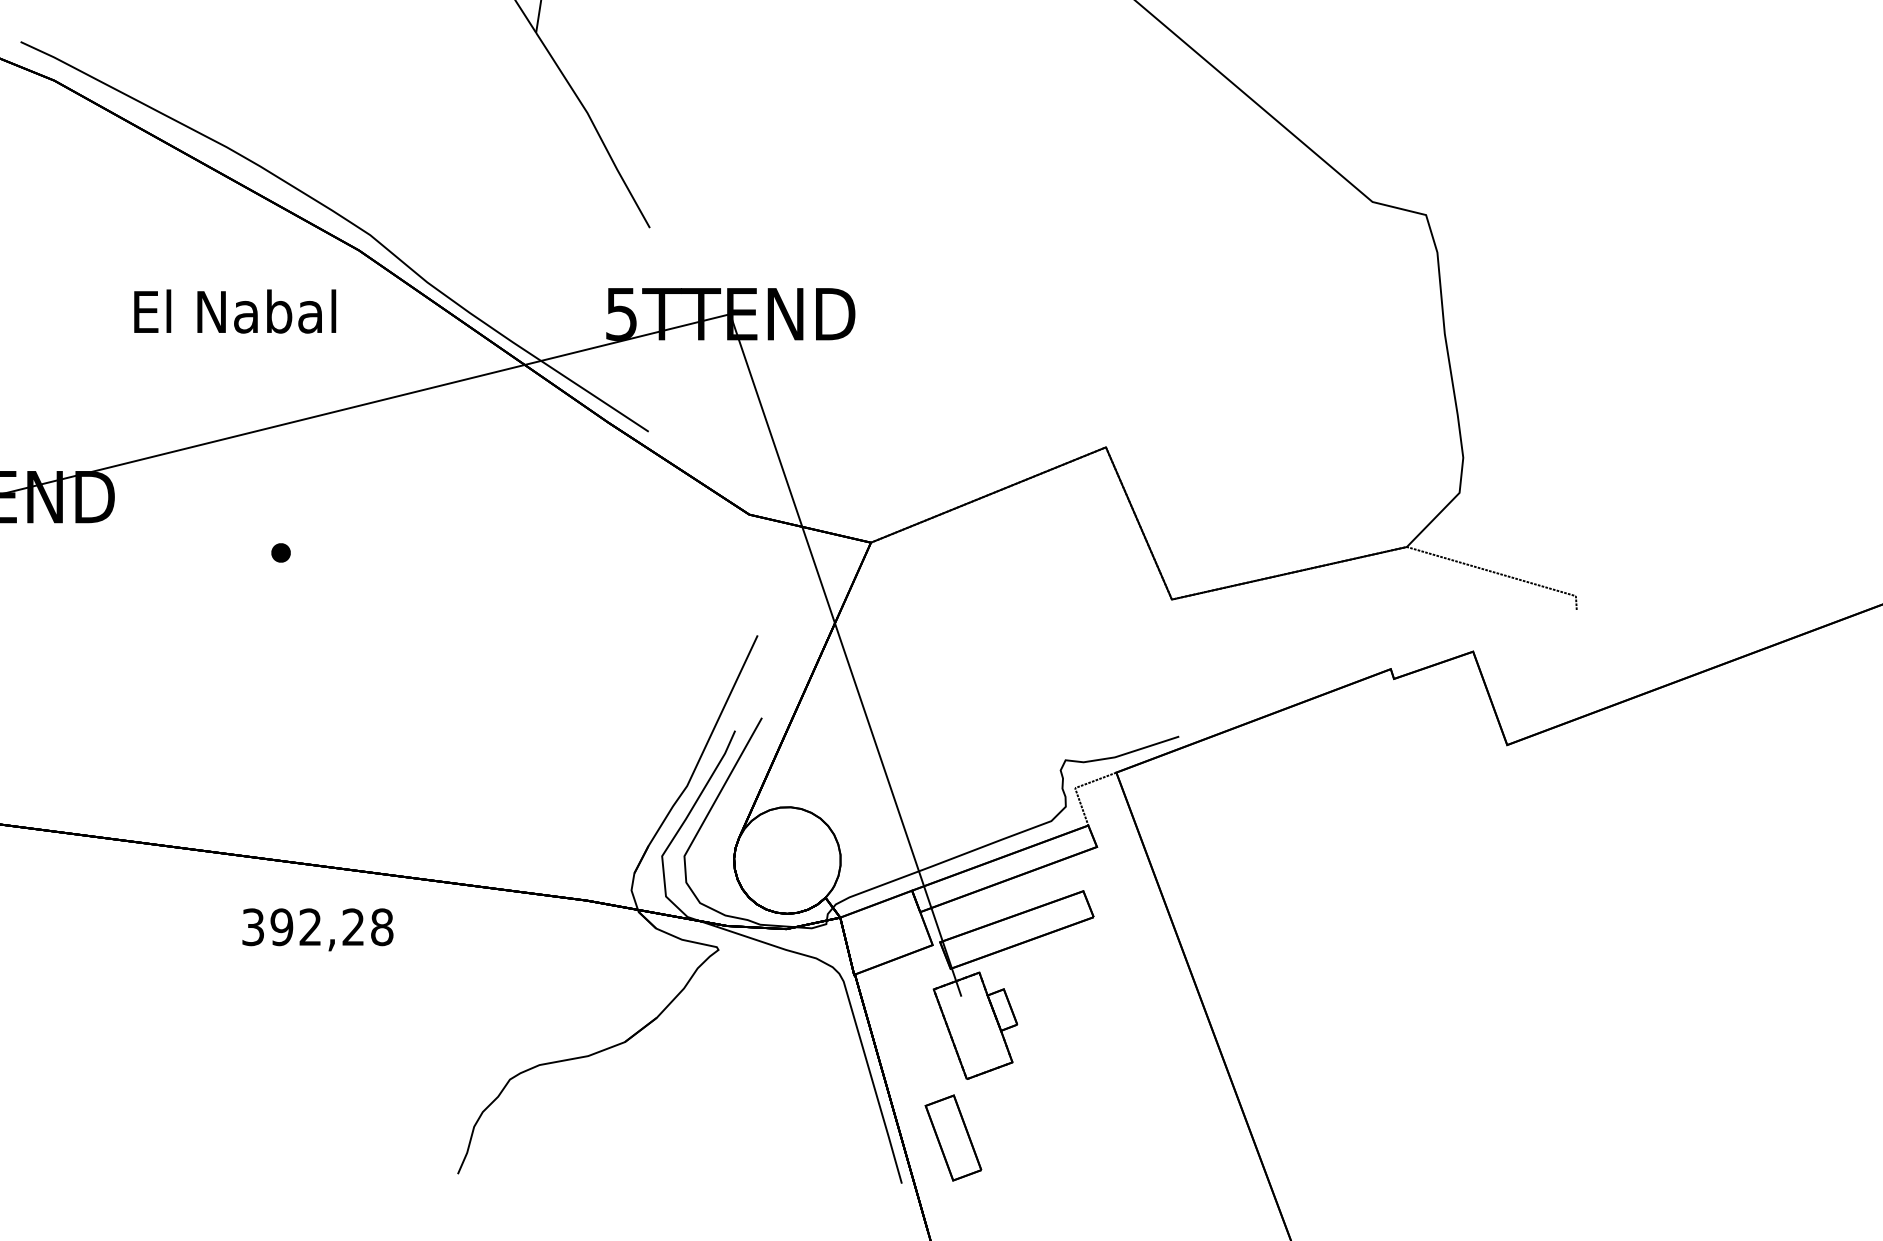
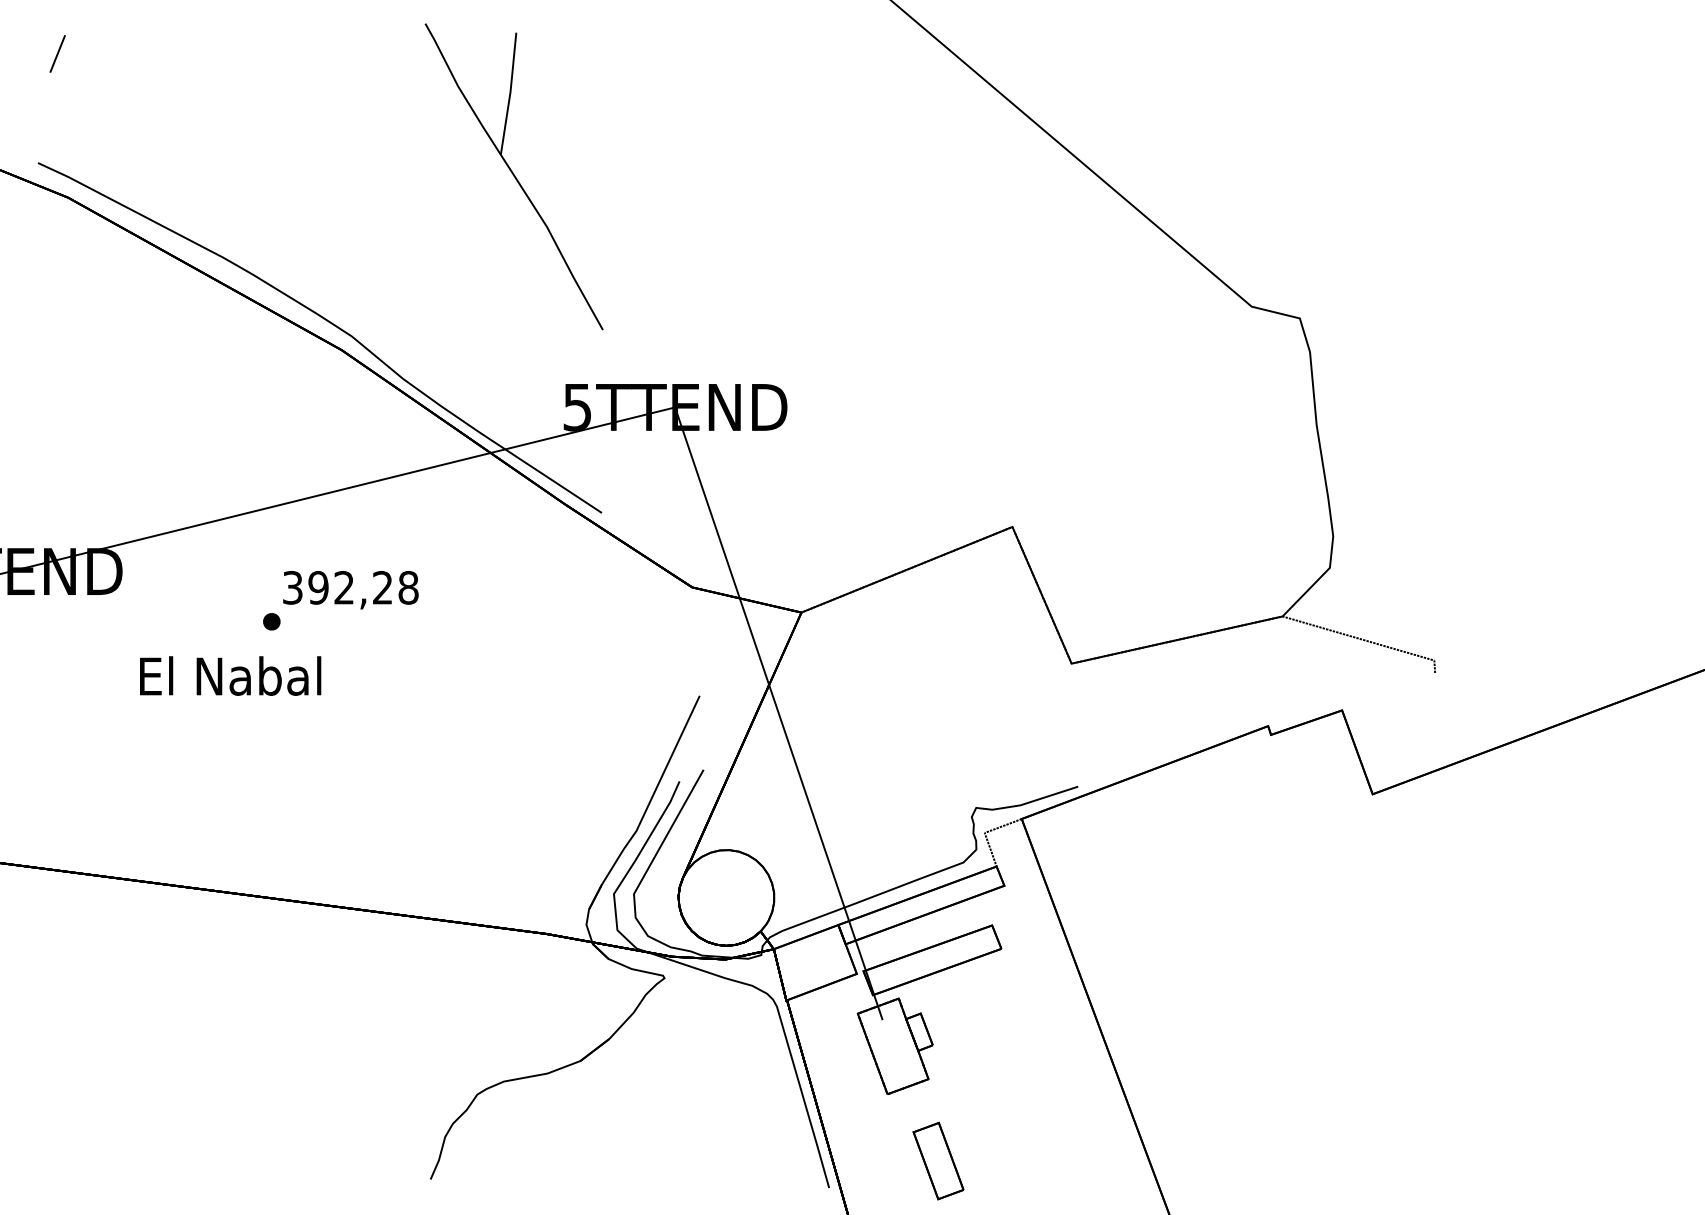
text: (235, 310) -> (230, 675), moved
text: (317, 930) -> (350, 590), moved
part: (953, 1137) -> (938, 1160), moved

